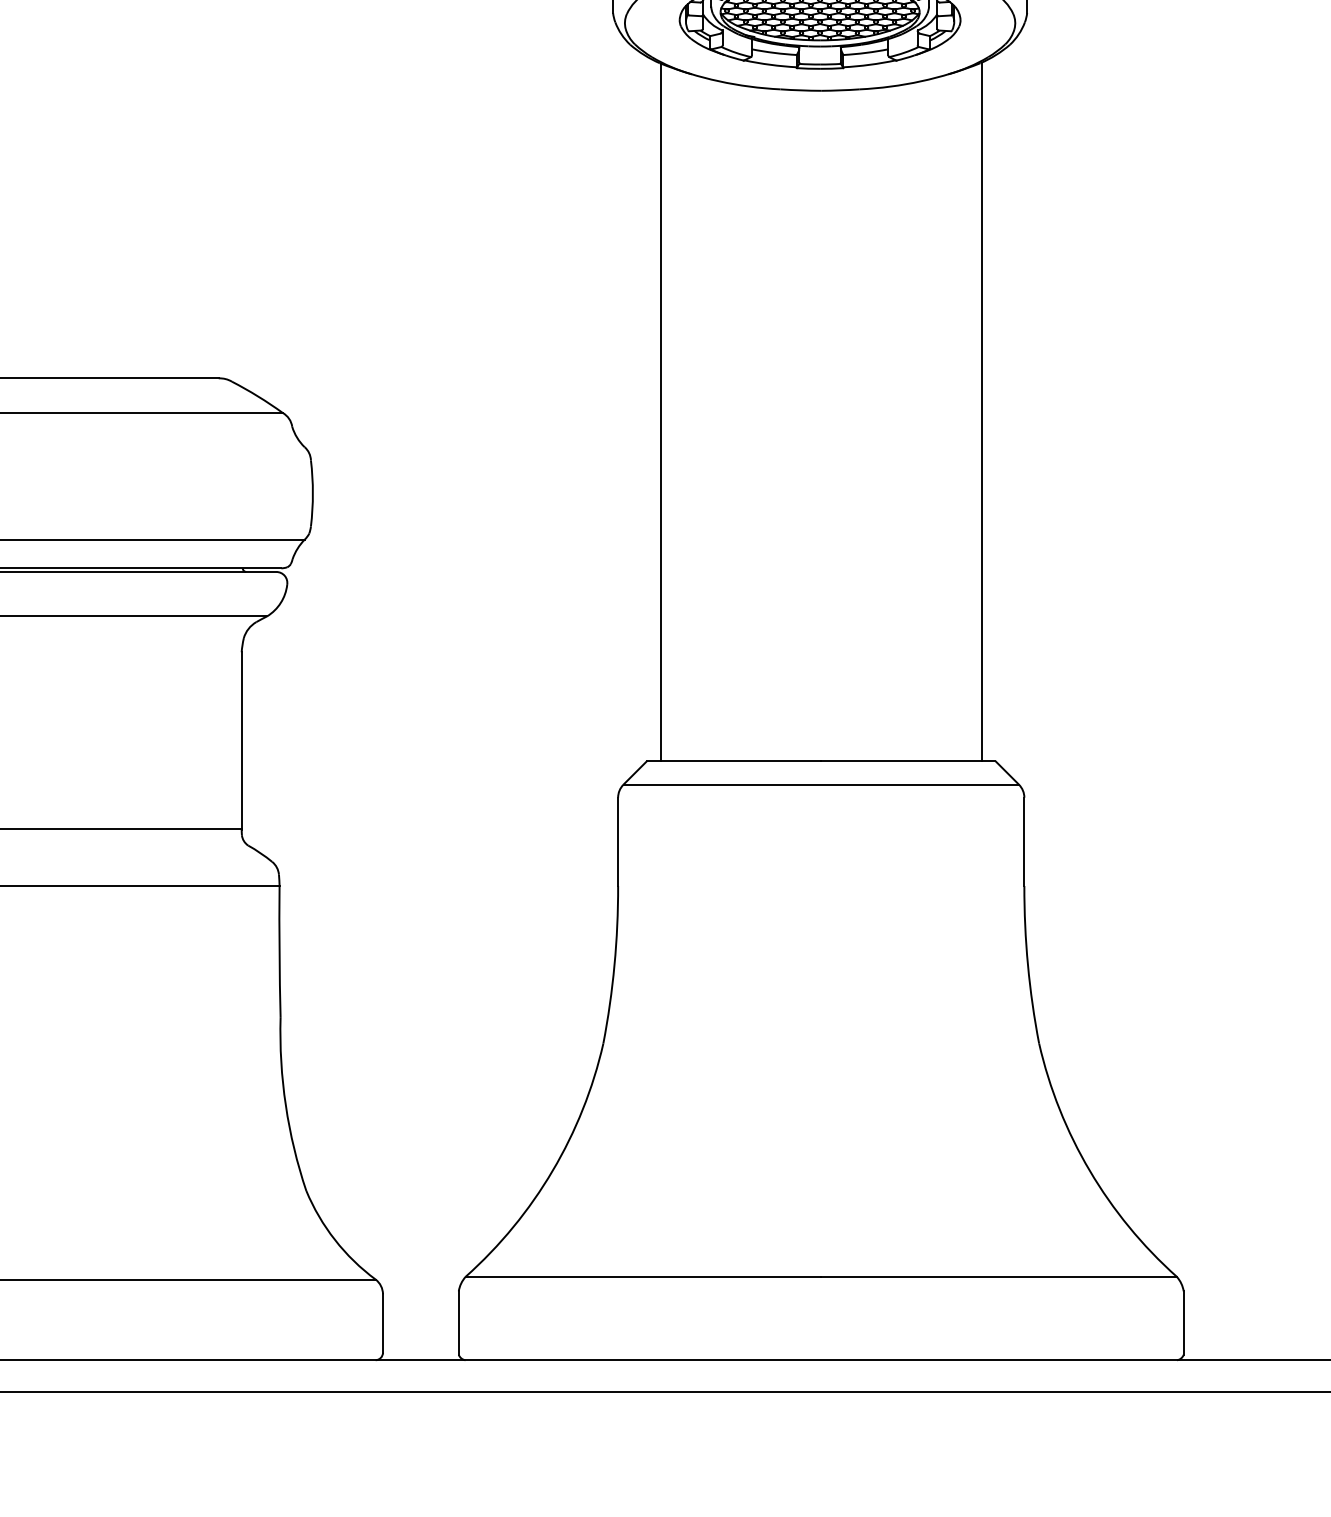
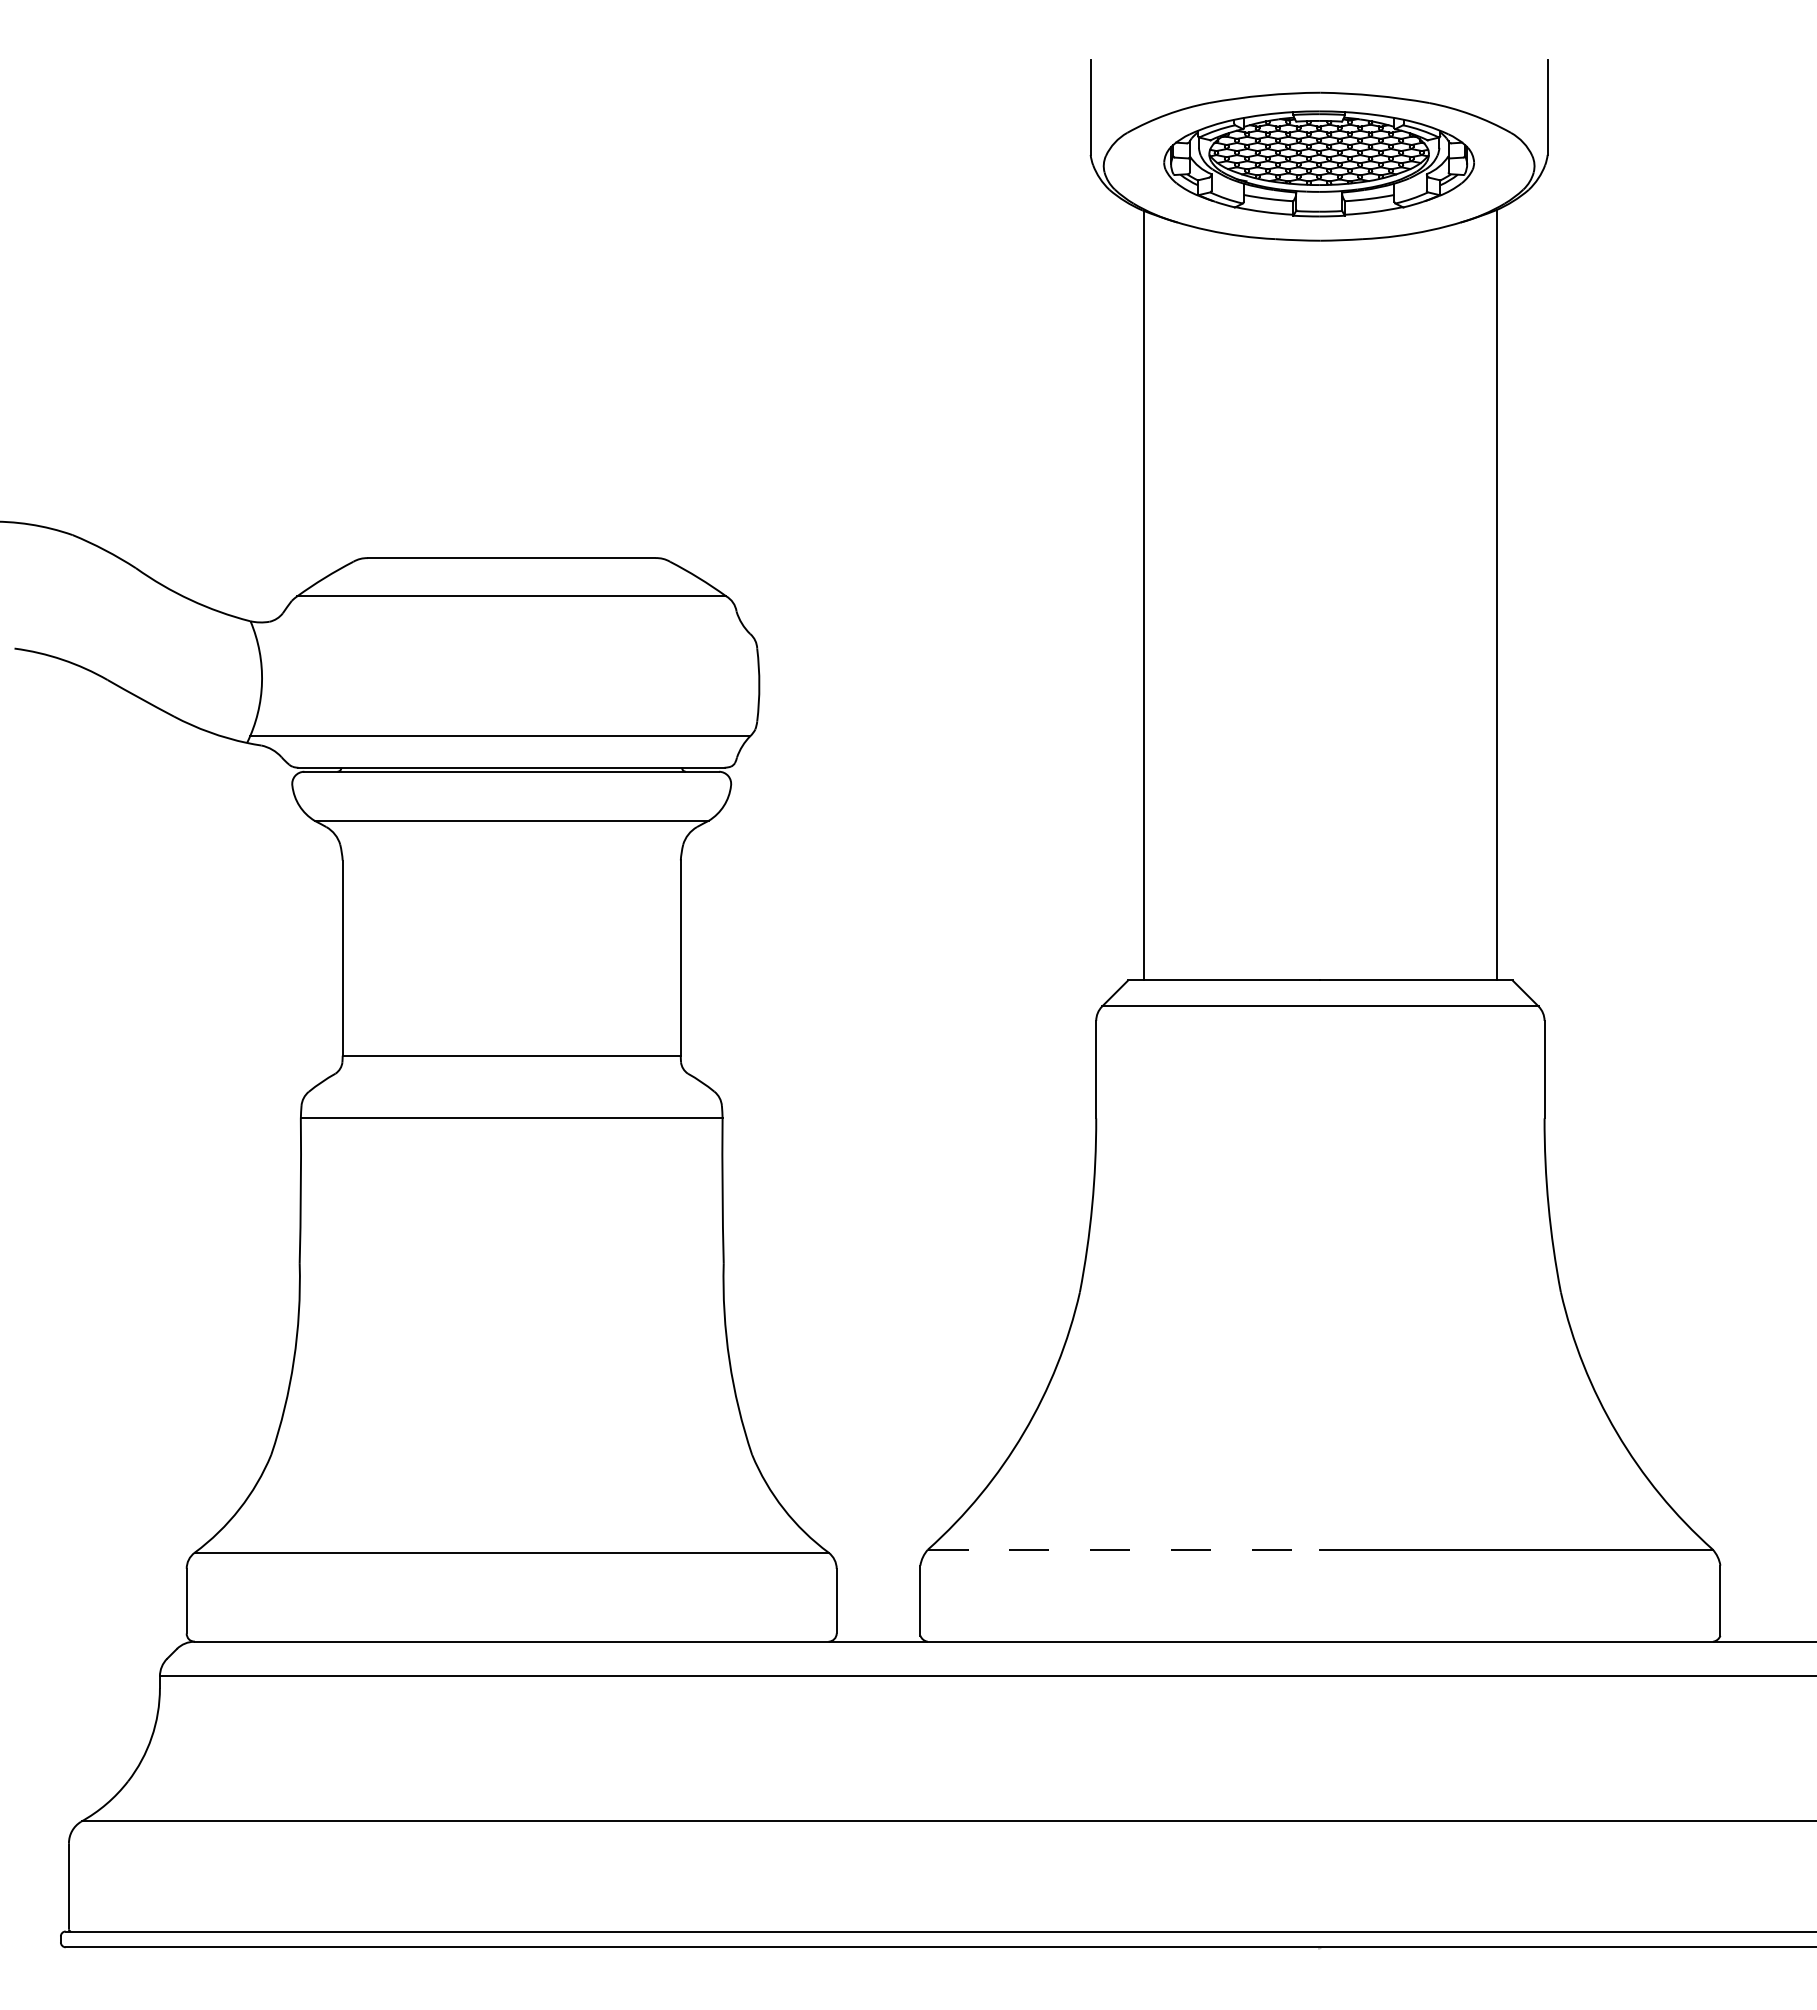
line: (643, 1276) -> (1124, 1549), solid -> dashed

